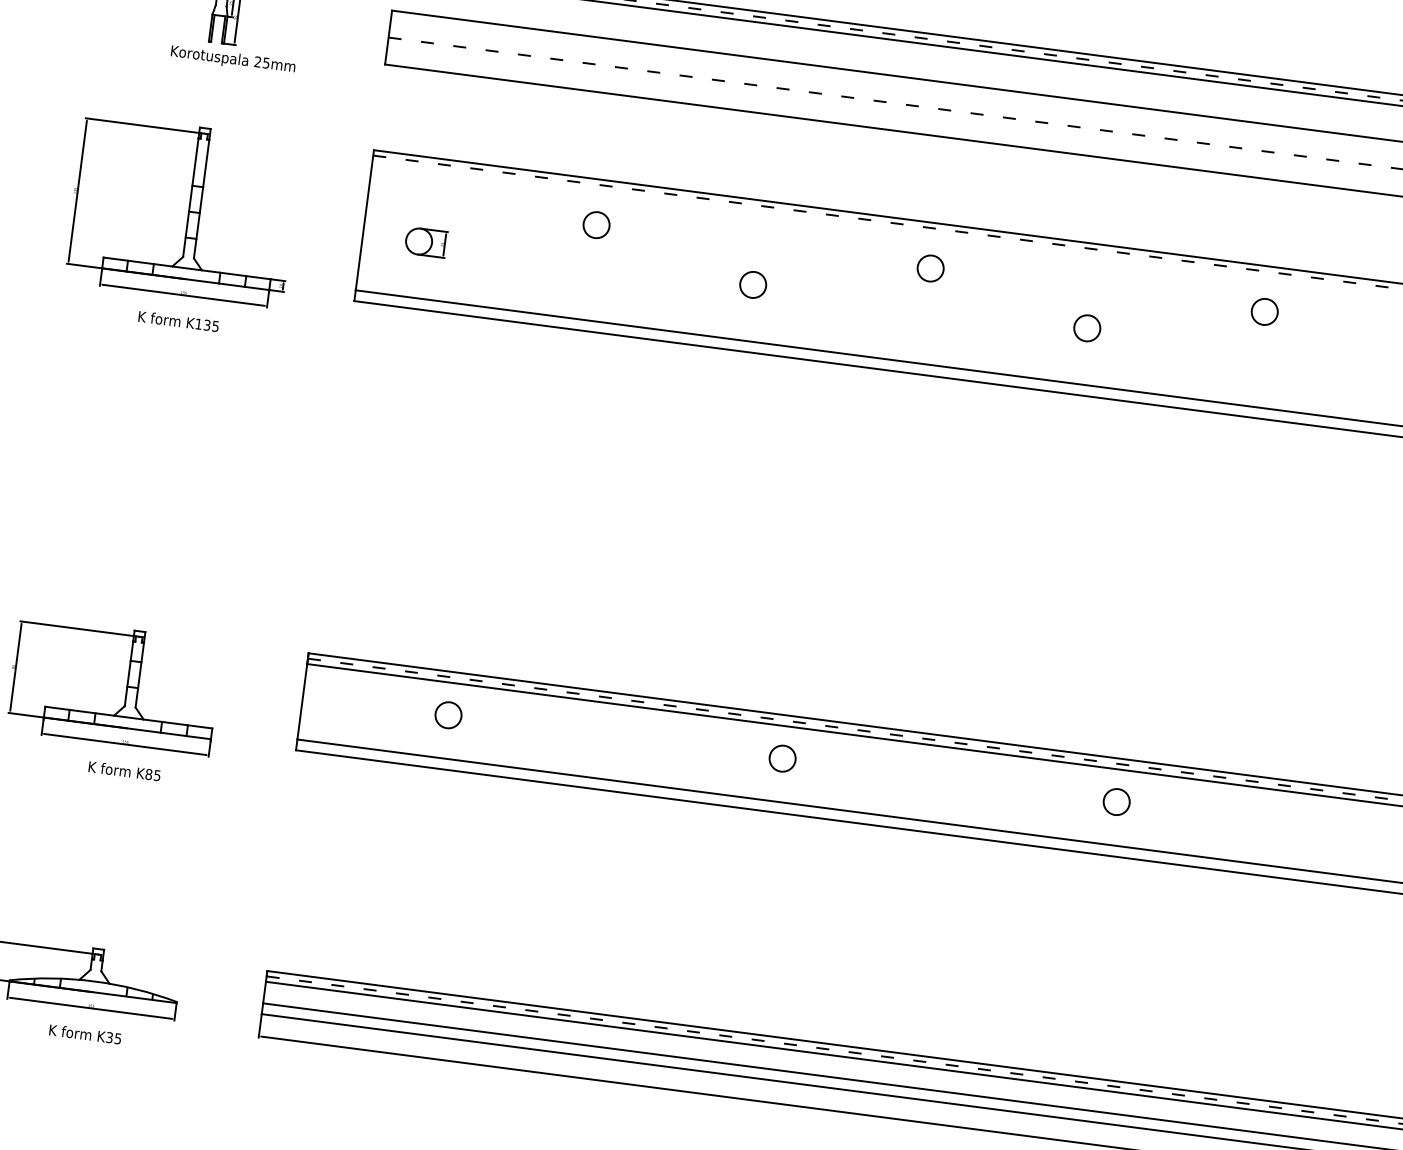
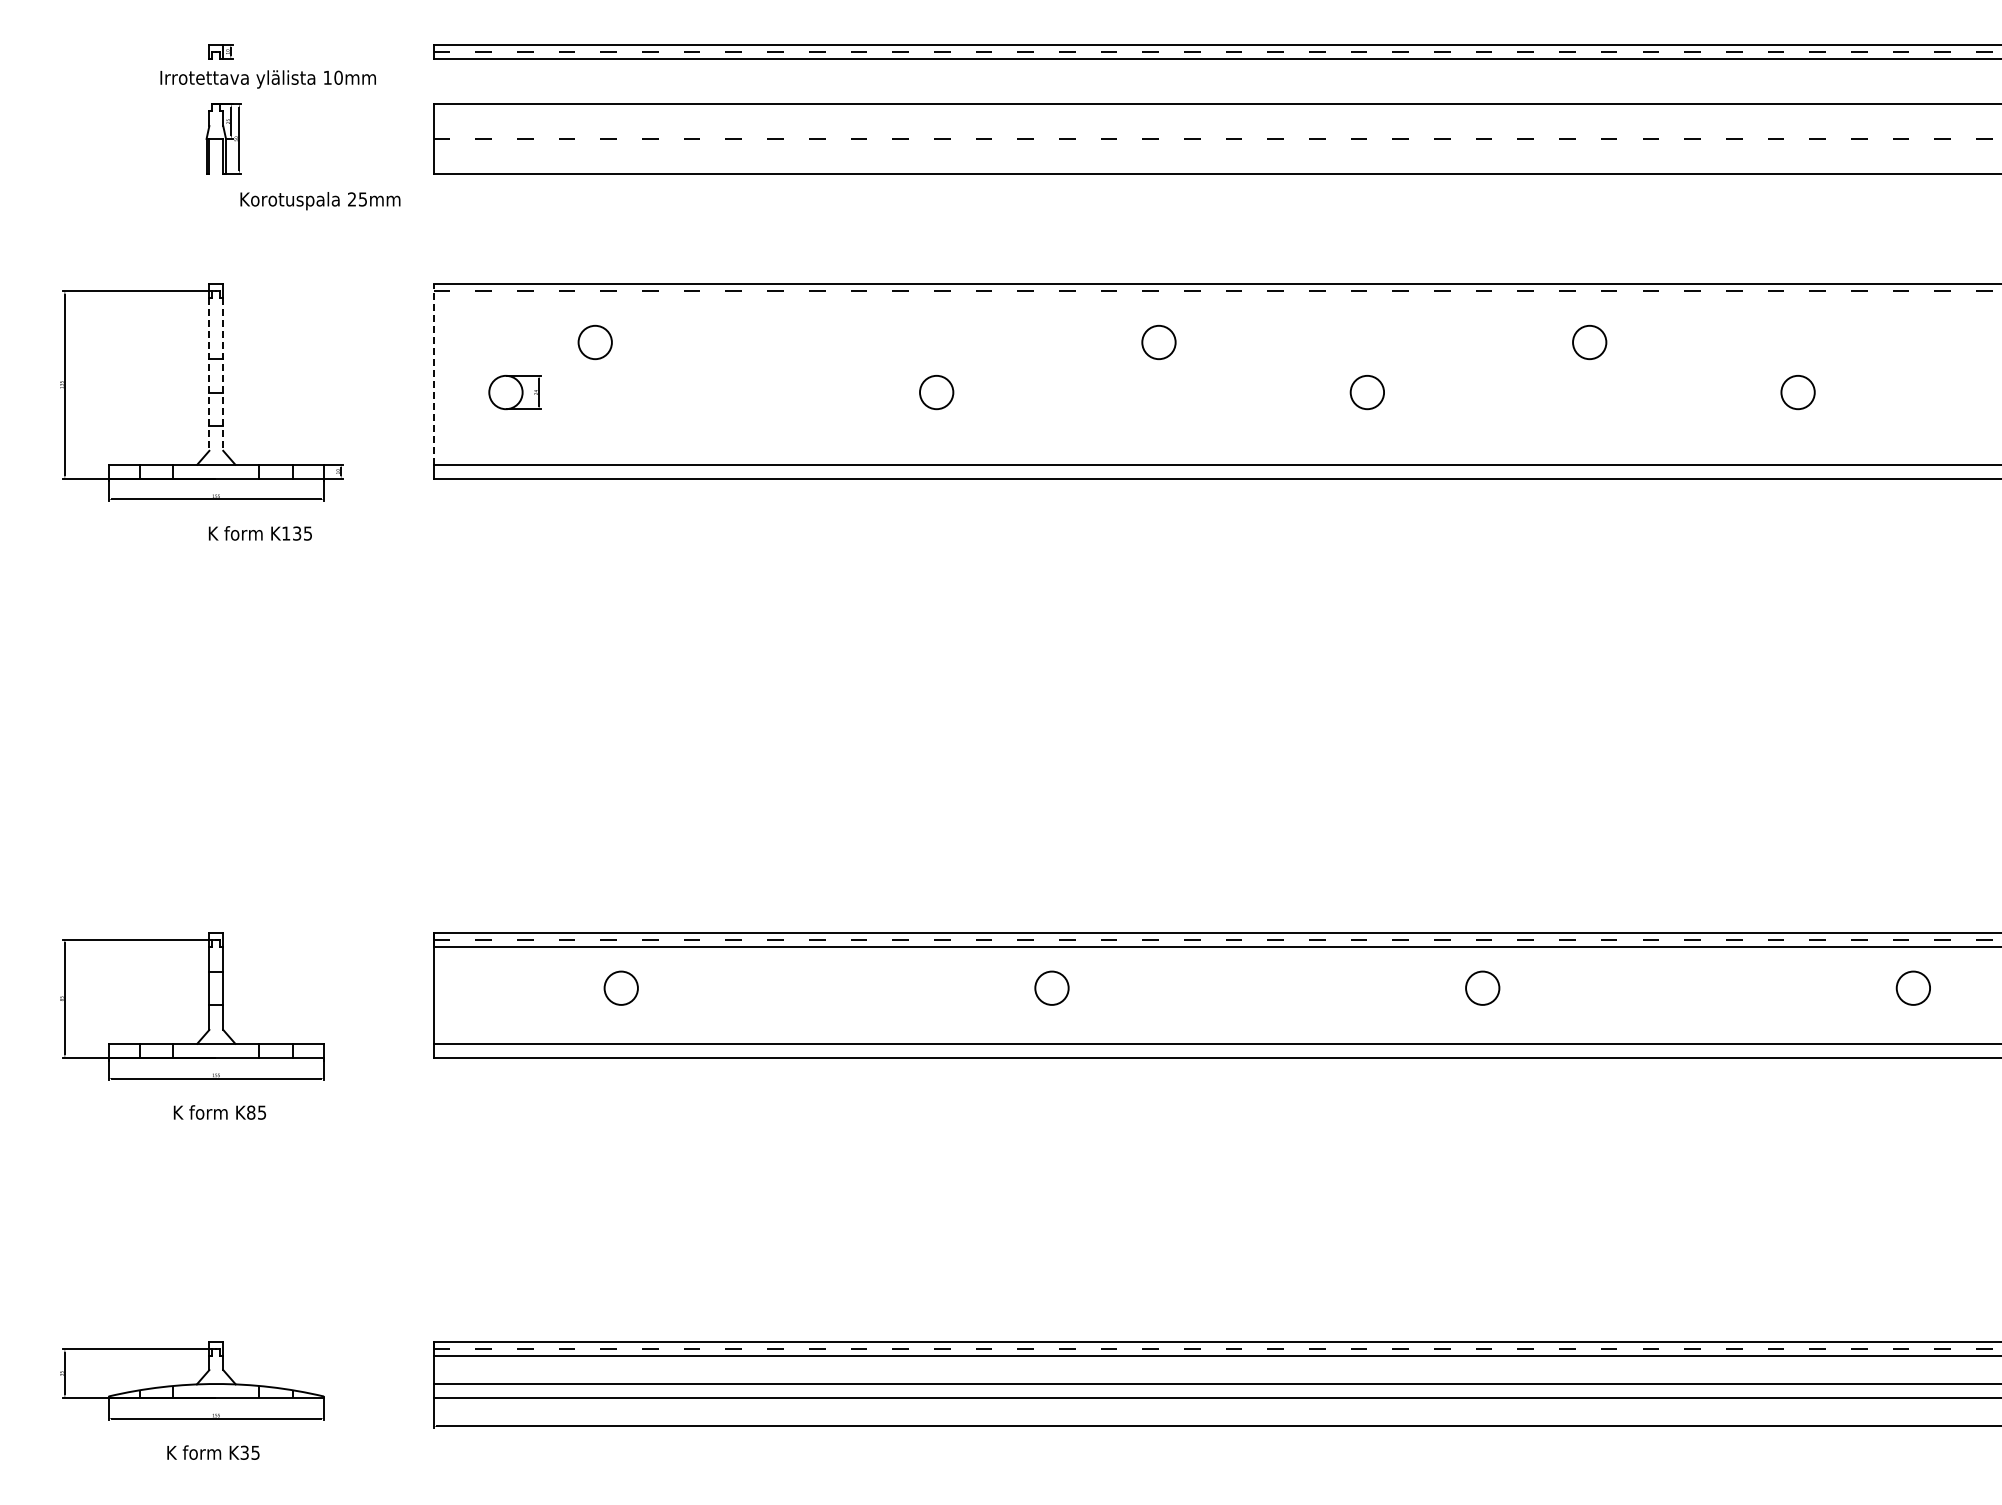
text: (233, 60) -> (320, 201), moved
line: (190, 197) -> (209, 374), solid -> dashed
line: (201, 199) -> (223, 374), solid -> dashed
line: (364, 219) -> (433, 373), solid -> dashed
part: (595, 225) -> (594, 342), moved
text: (178, 321) -> (259, 533), moved

